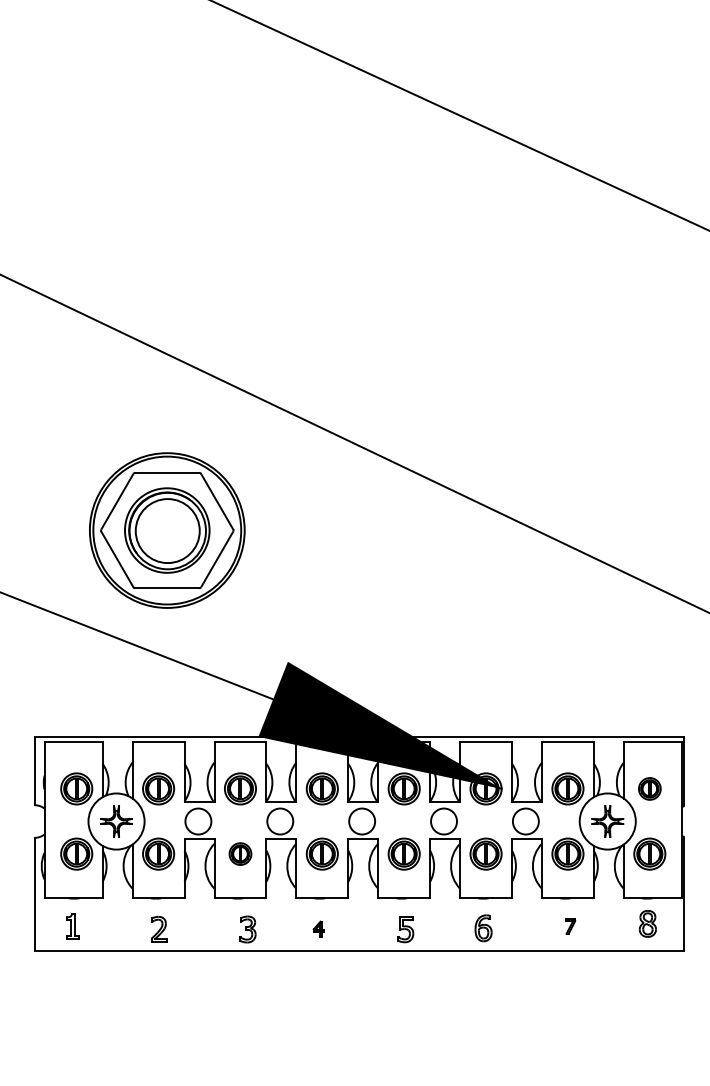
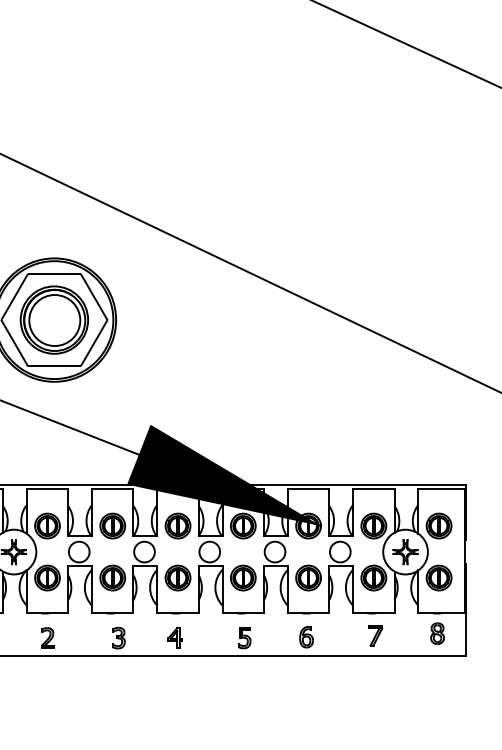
part: (649, 788) -> (438, 525), size x1.43
part: (240, 853) -> (112, 577), size x1.43
part: (570, 926) -> (375, 635), size x1.67
part: (318, 928) -> (174, 637), size x1.67

